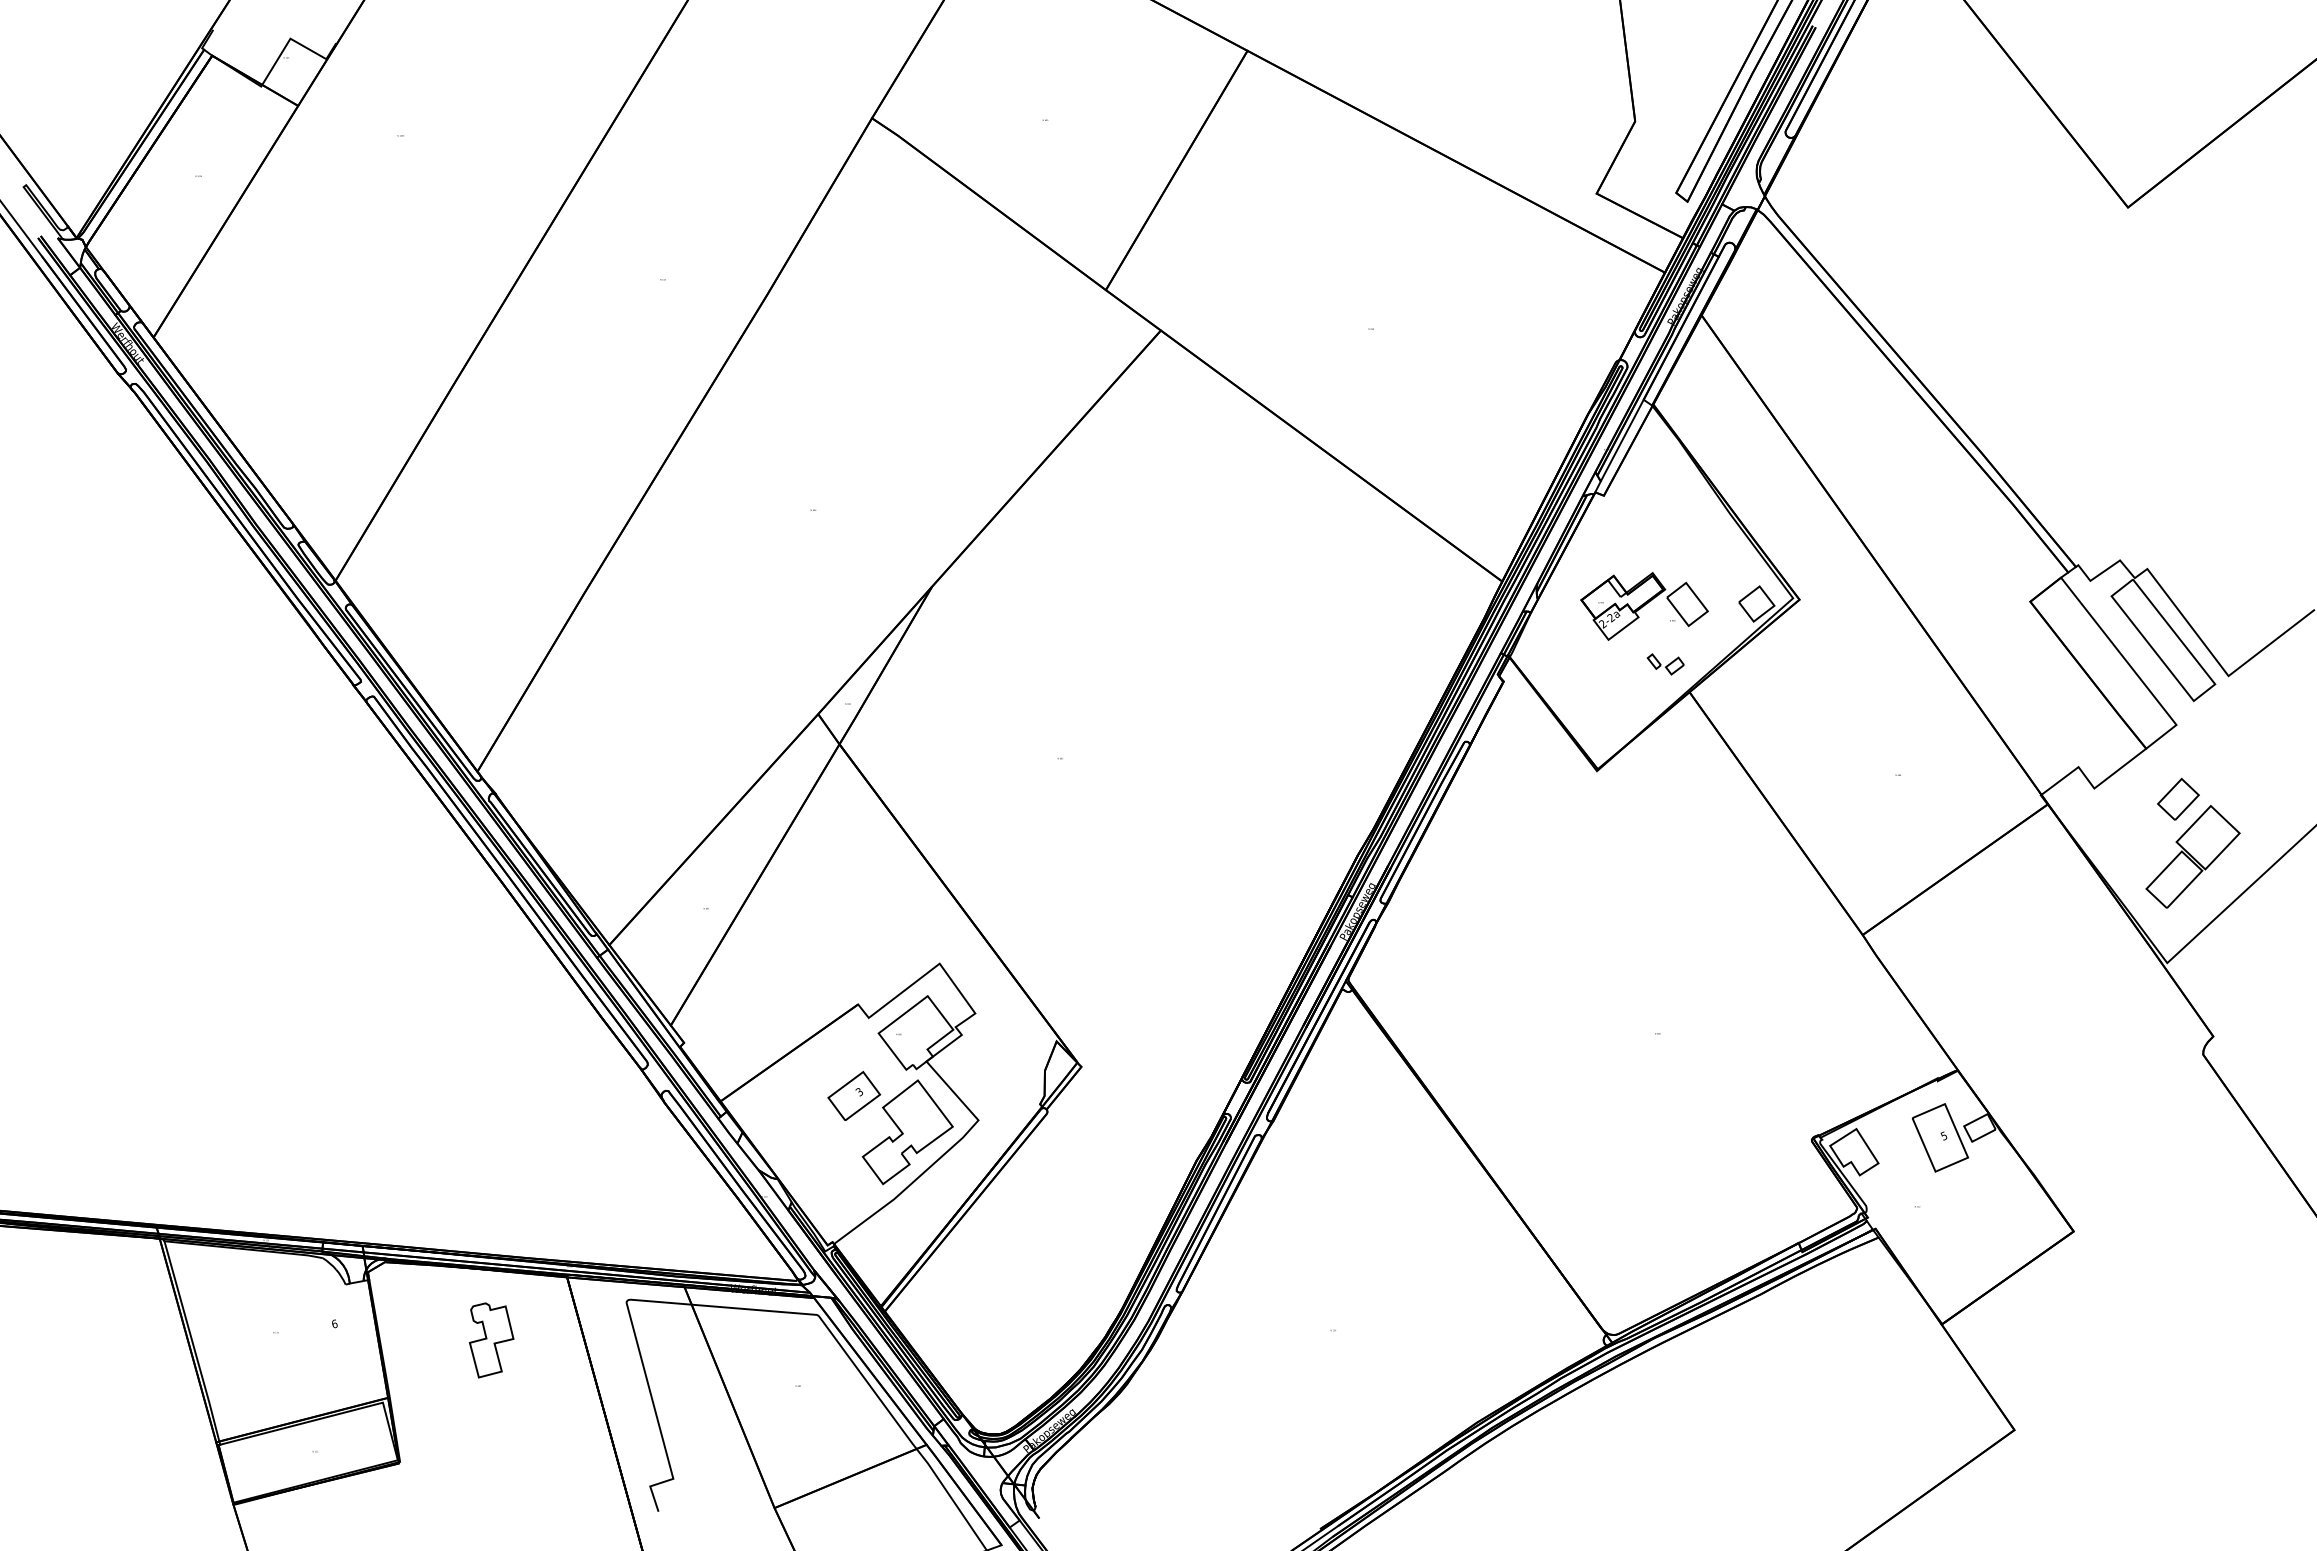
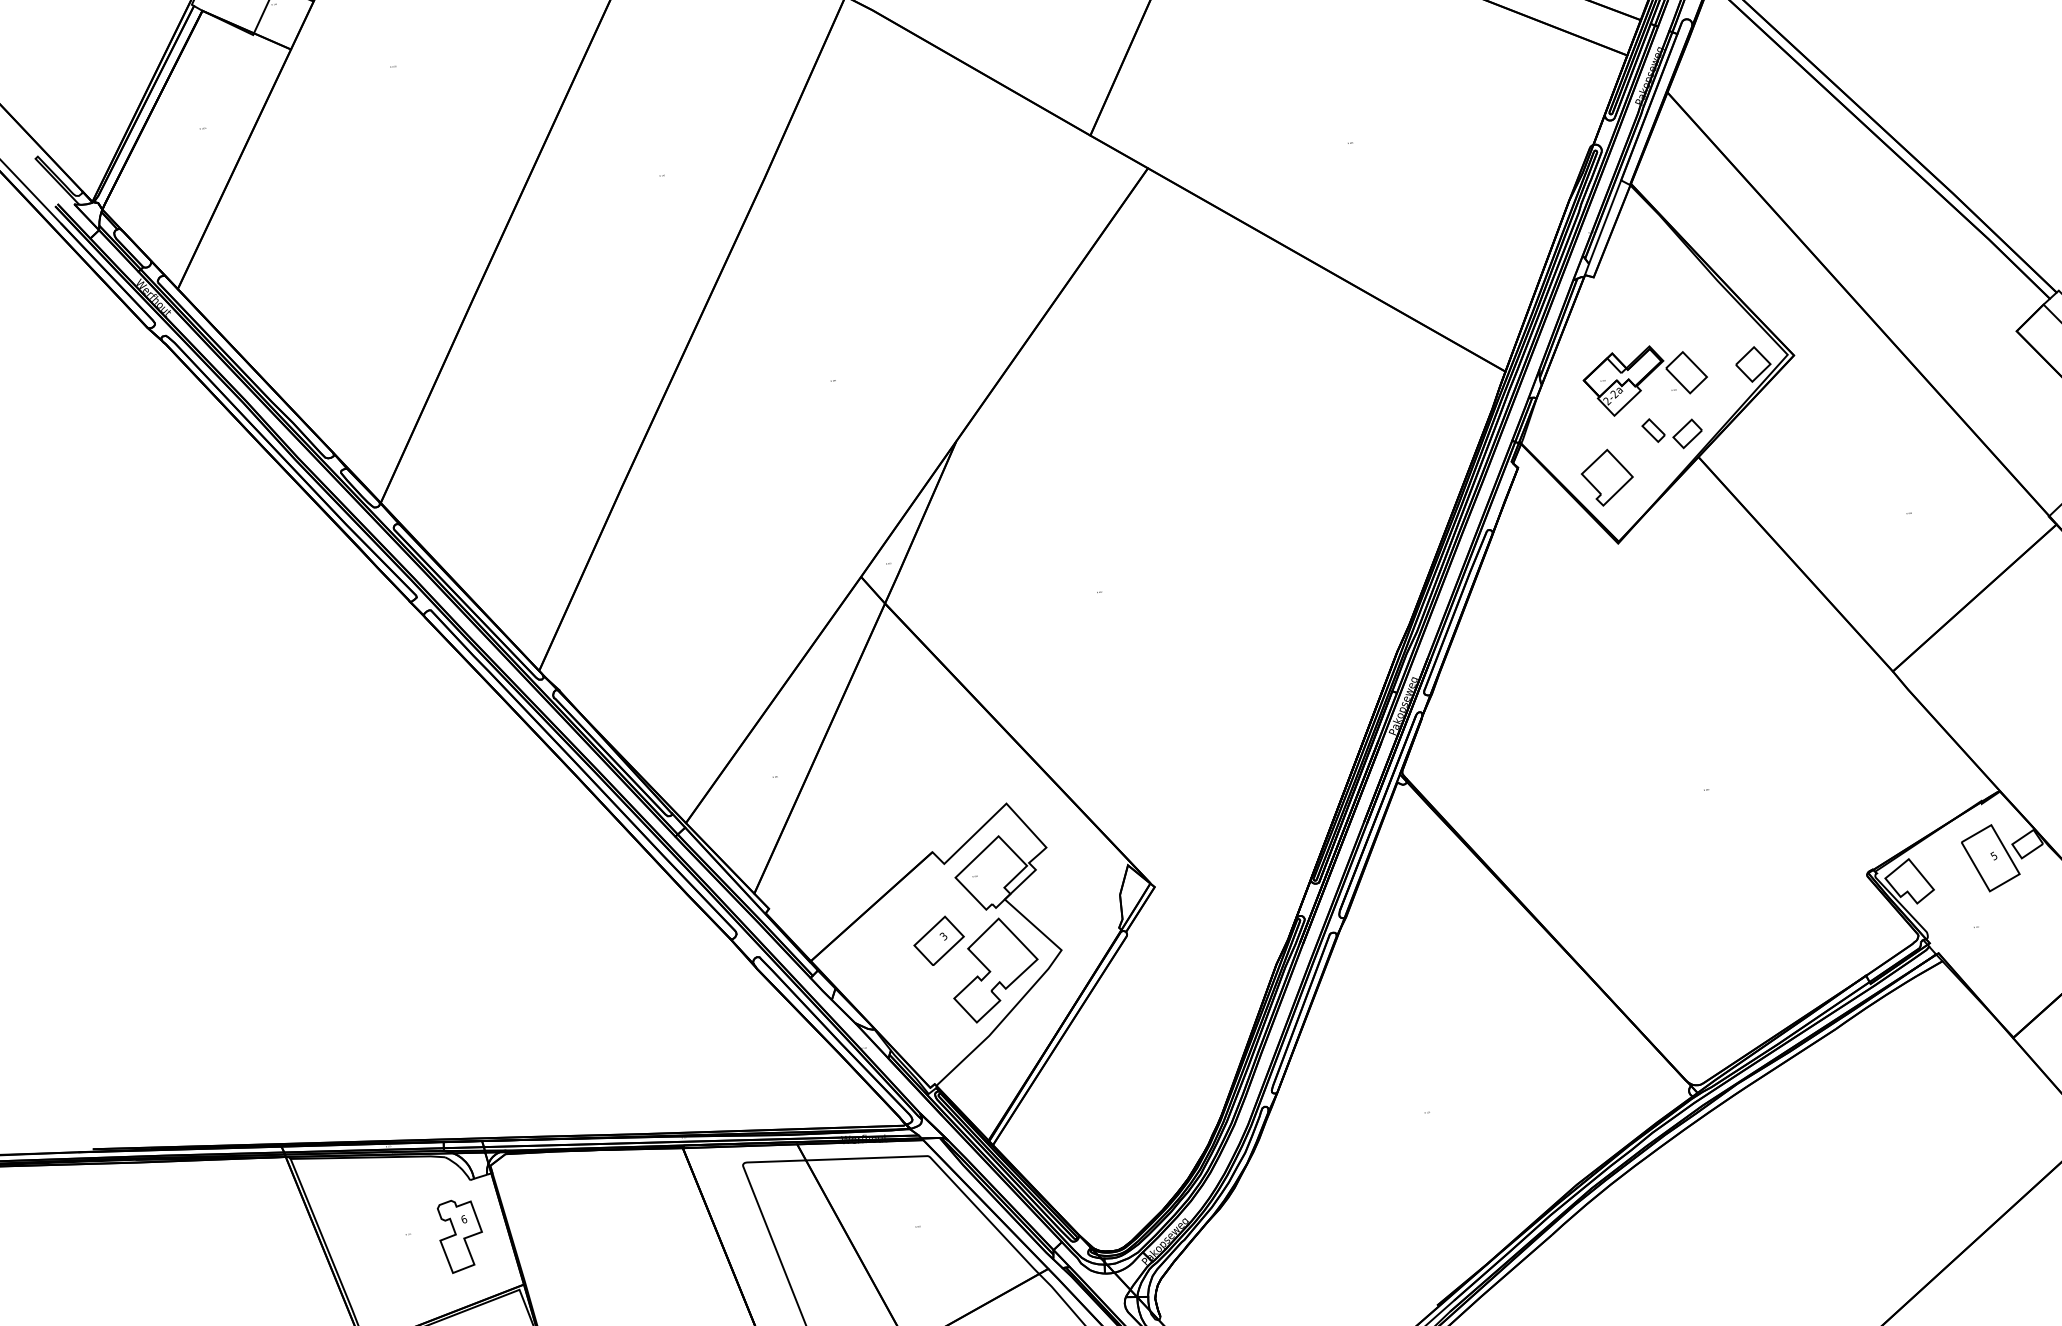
part: (1665, 664) -> (1672, 433), size x1.67
part: (1593, 701) -> (1606, 476), added
part: (491, 1340) -> (460, 1235), moved

